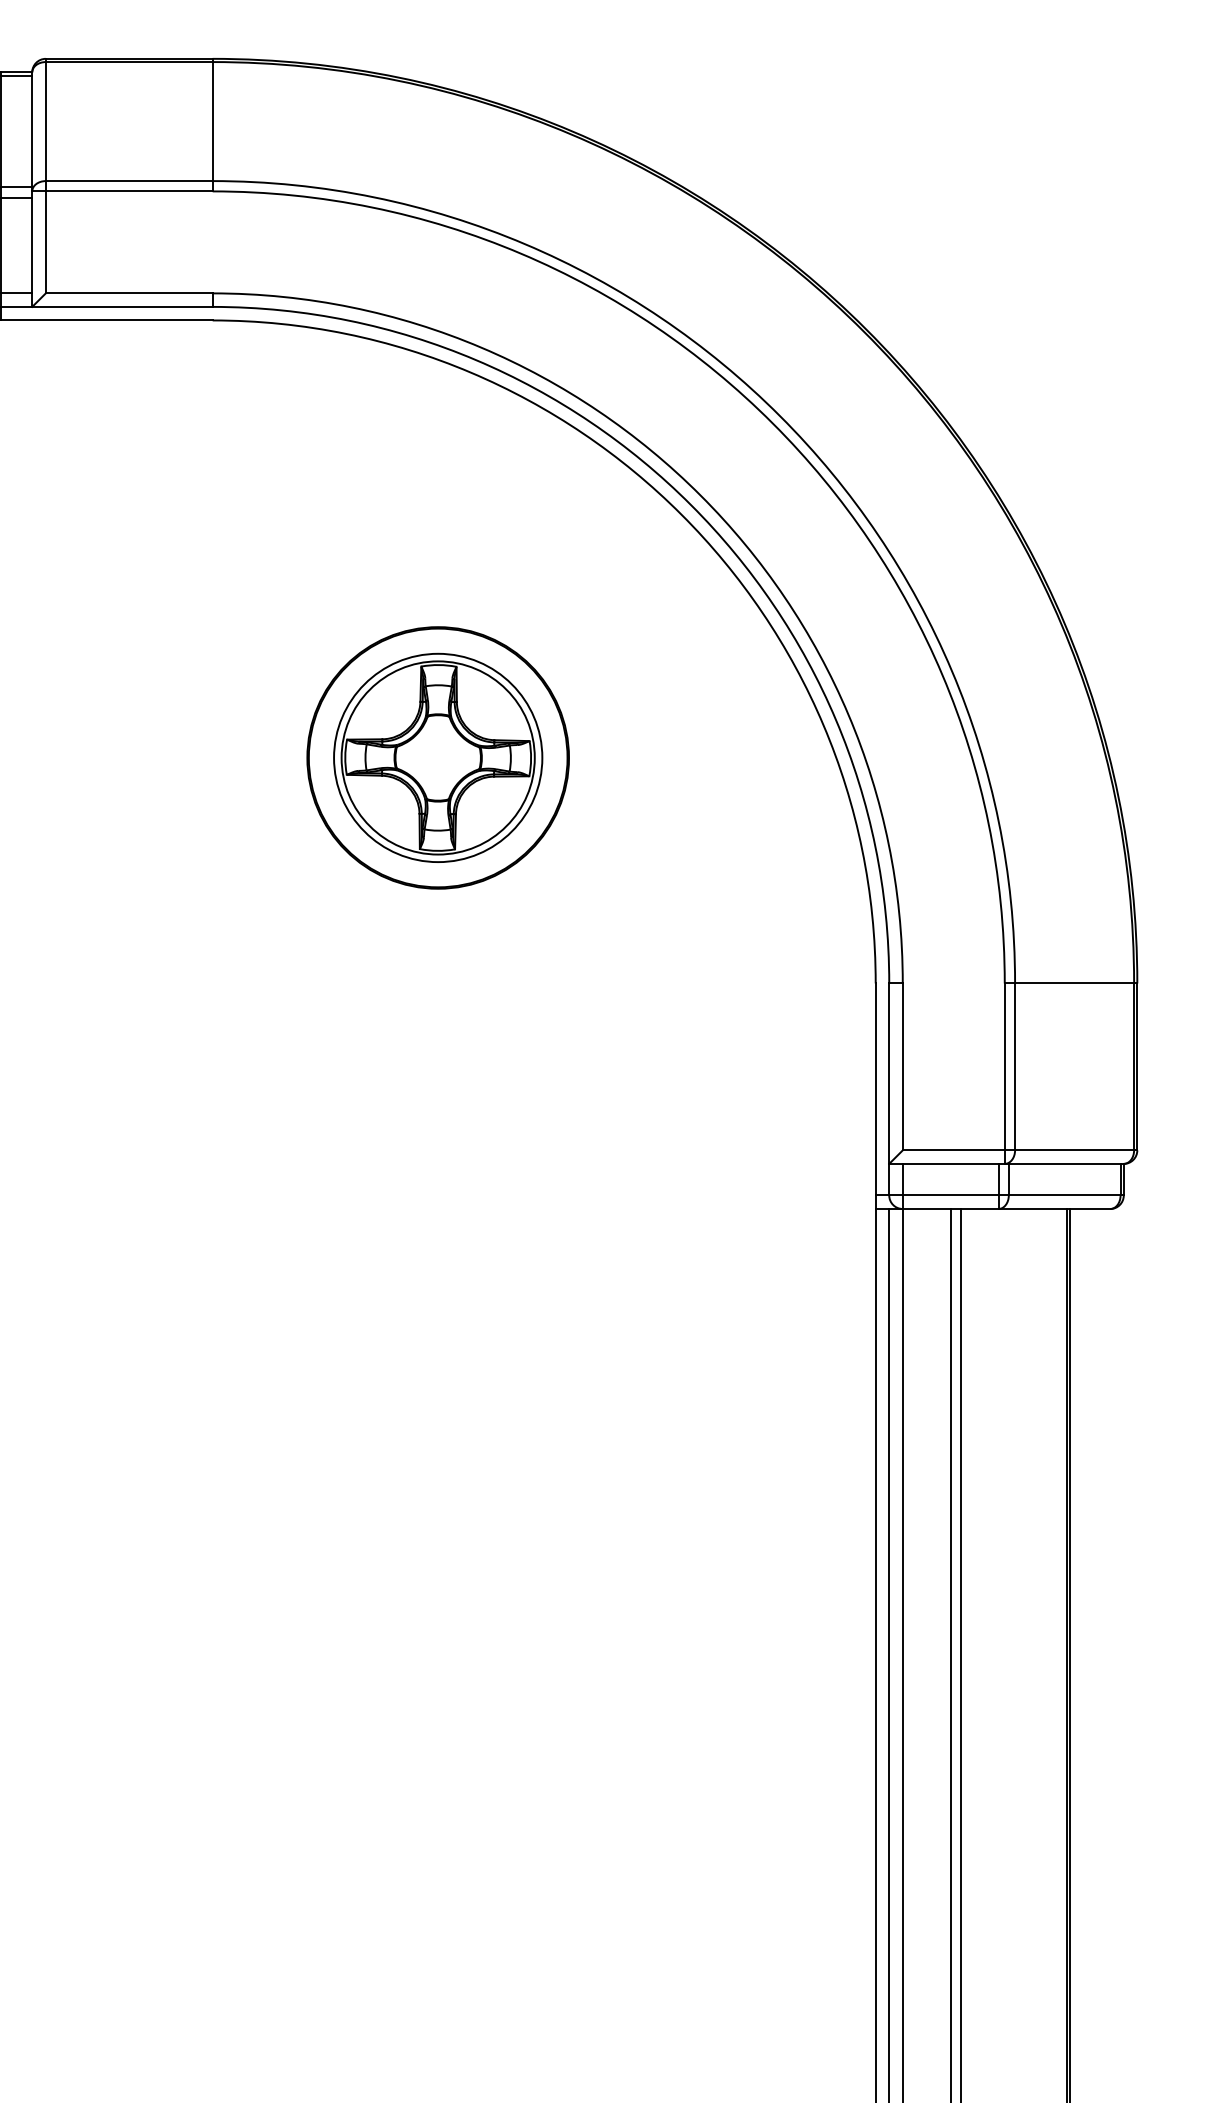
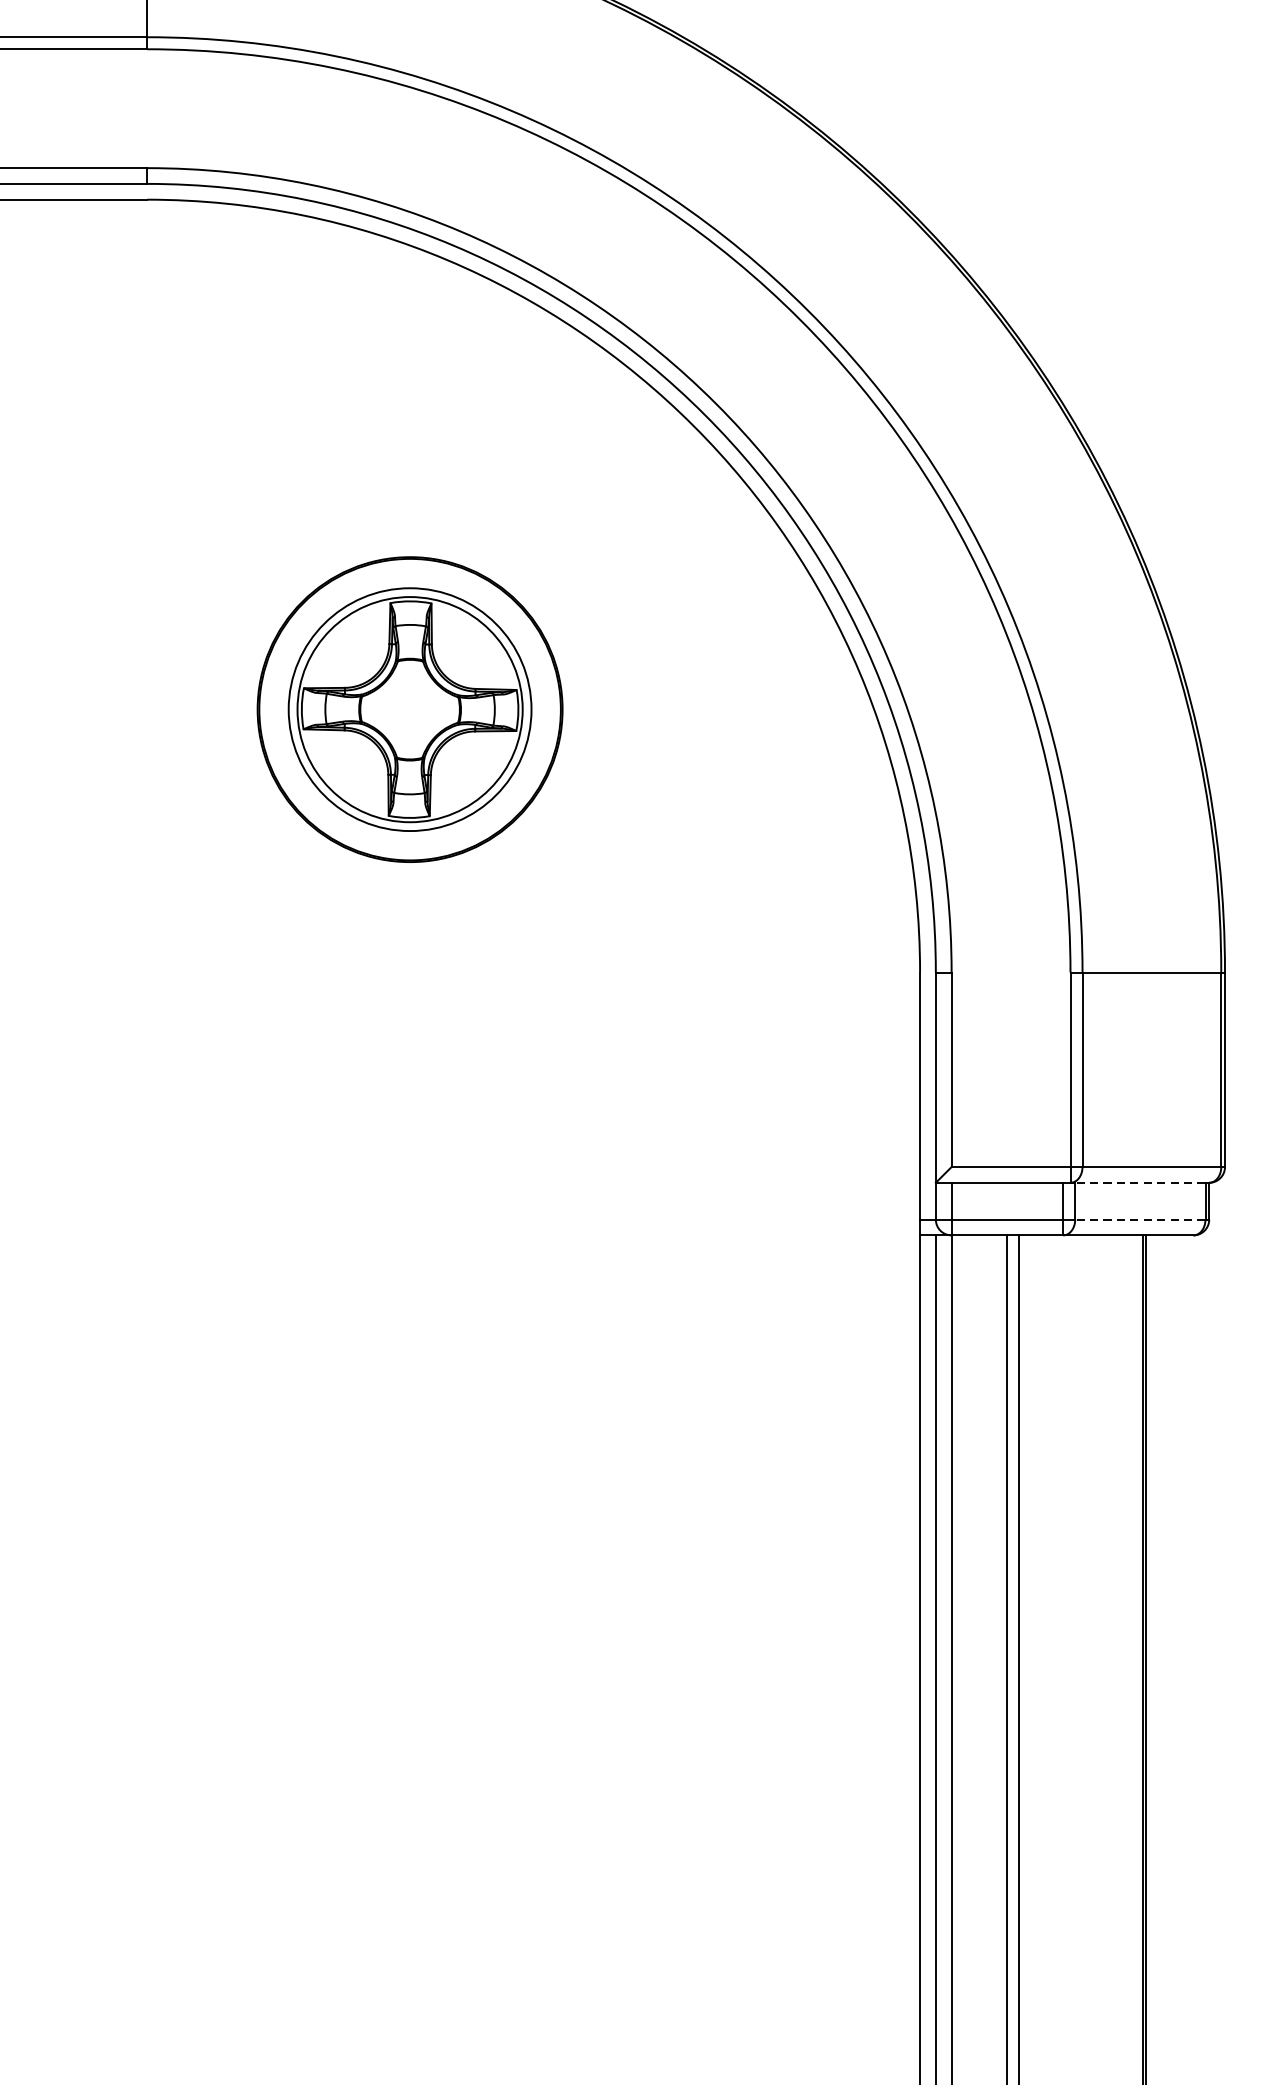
line: (1064, 1163) -> (1140, 1182), solid -> dashed
line: (1064, 1195) -> (1140, 1219), solid -> dashed

